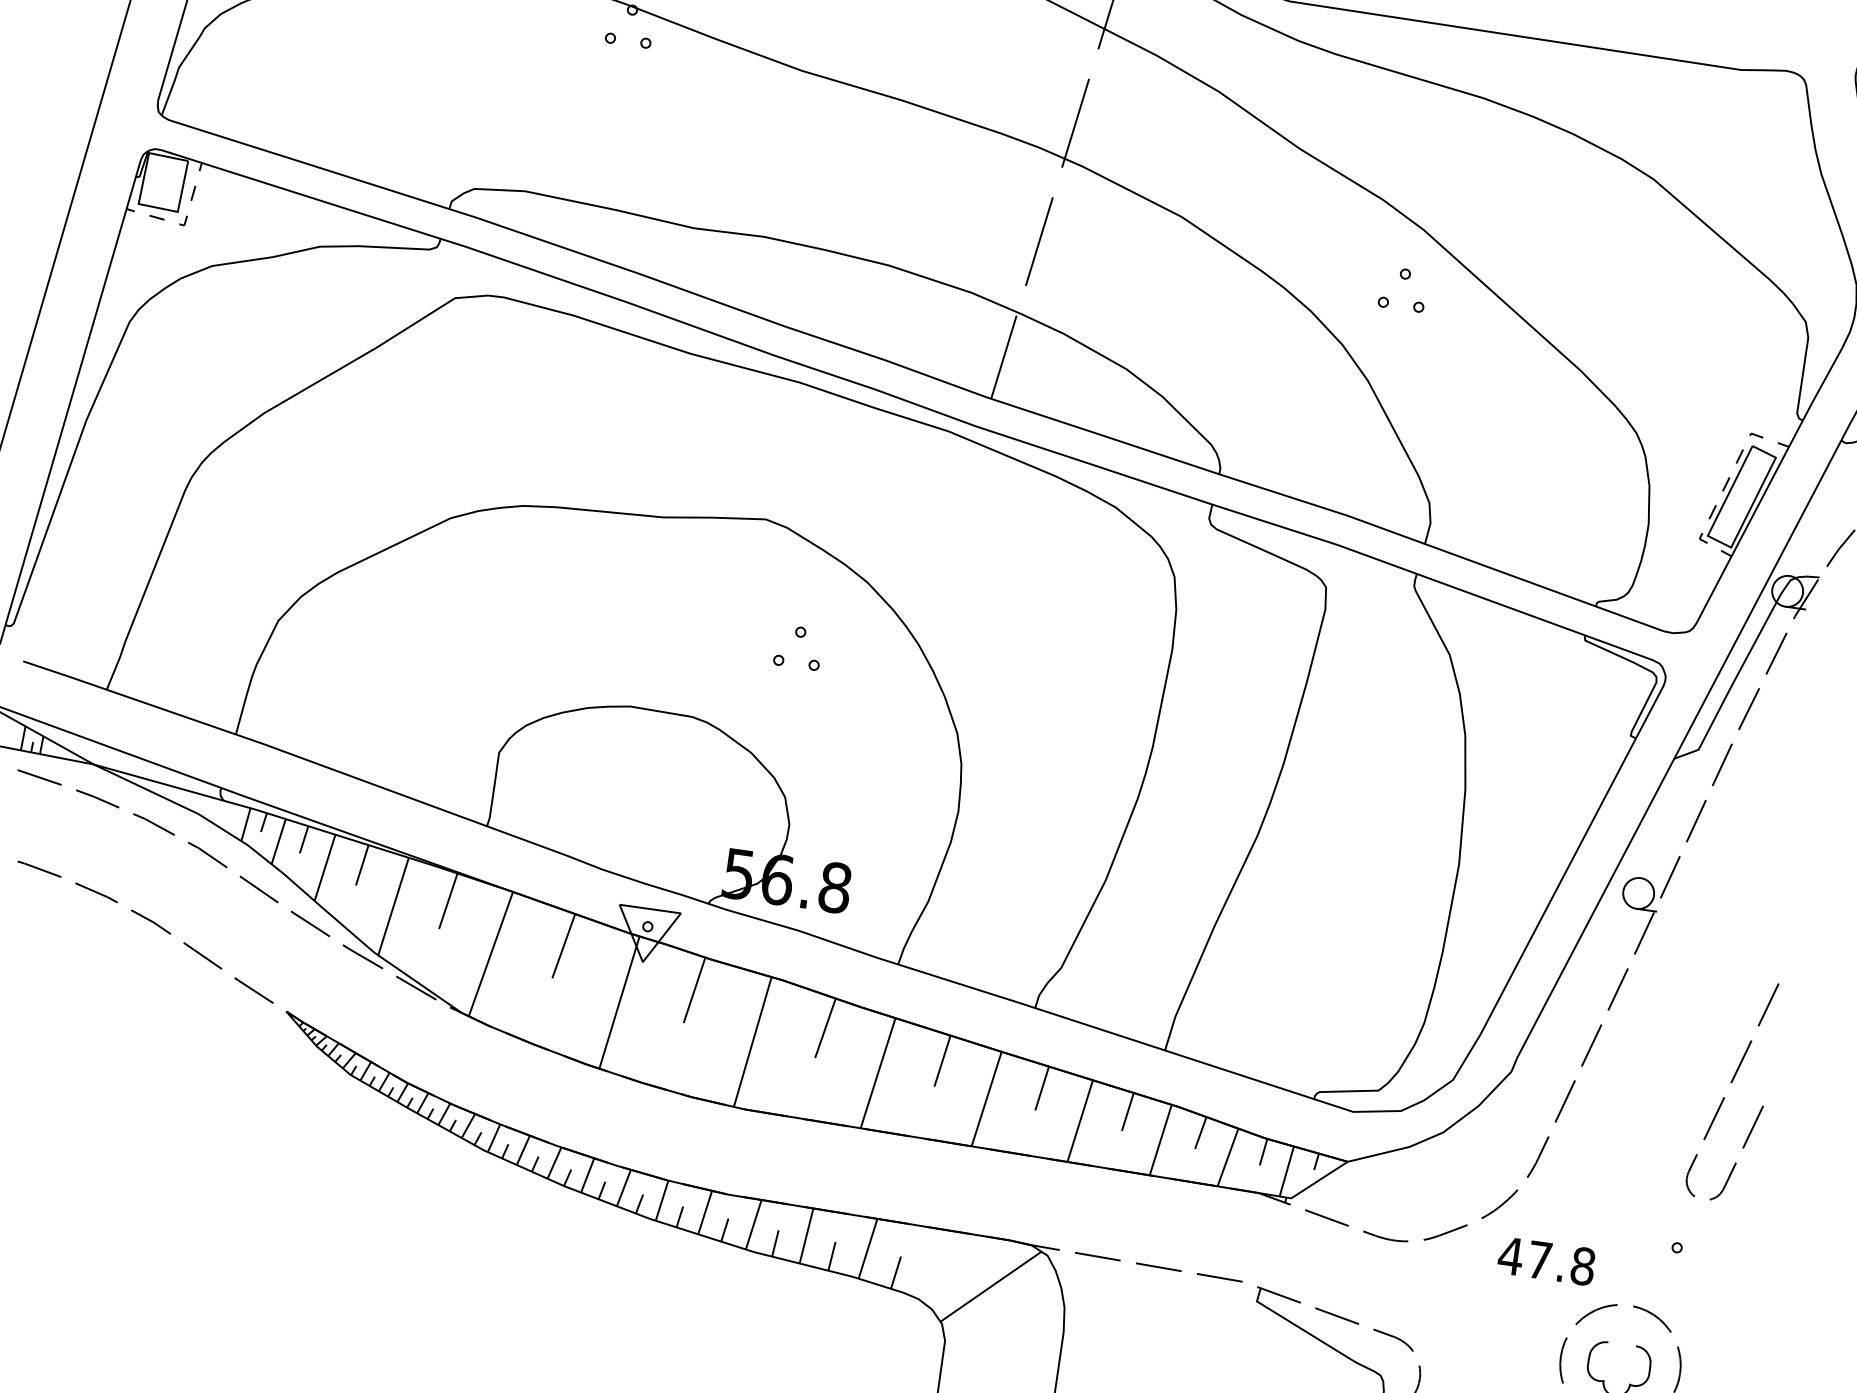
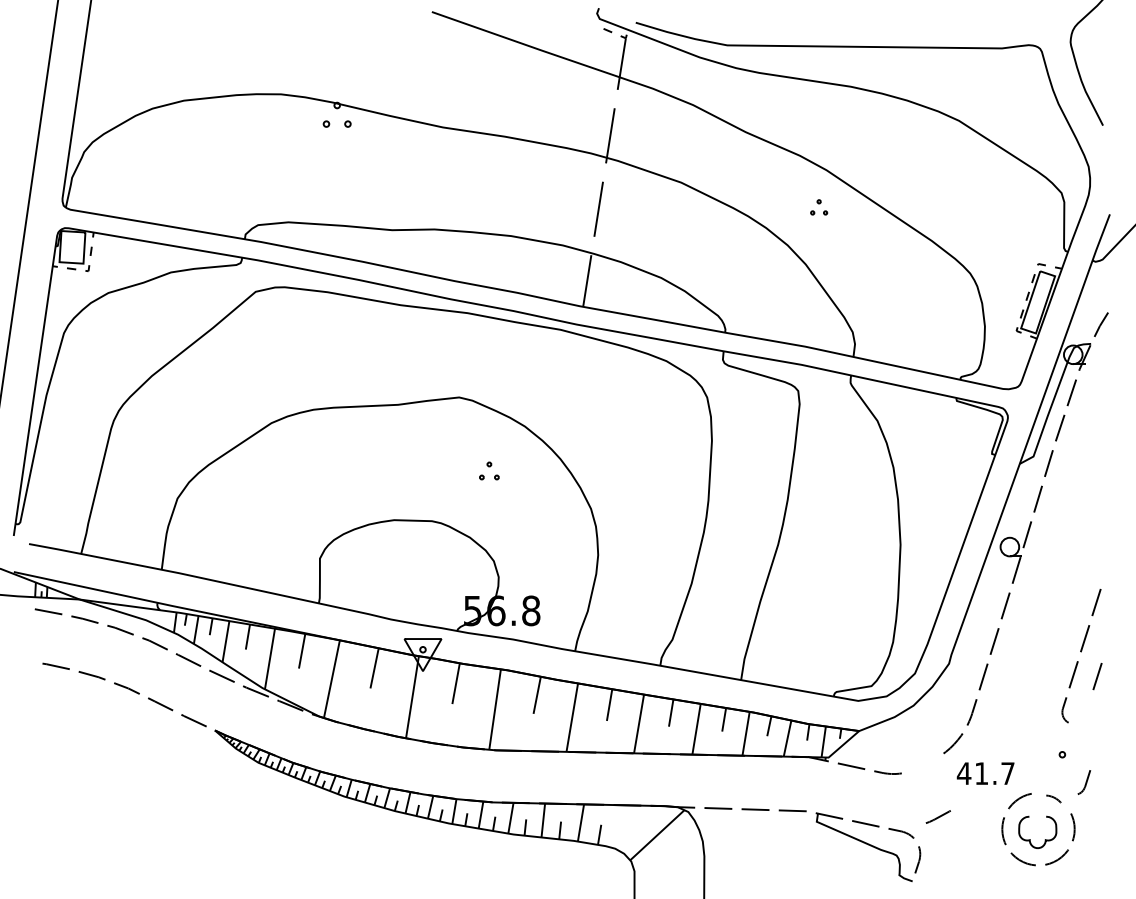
part: (1401, 289) -> (818, 207), size x0.6
part: (798, 646) -> (489, 470), size x0.7
part: (1723, 1181) -> (1084, 782), moved
line: (1444, 1231) -> (937, 816), moved
text: (1560, 1263) -> (994, 773), 47.8 -> 41.7
part: (1652, 1317) -> (1053, 798), size x0.6

